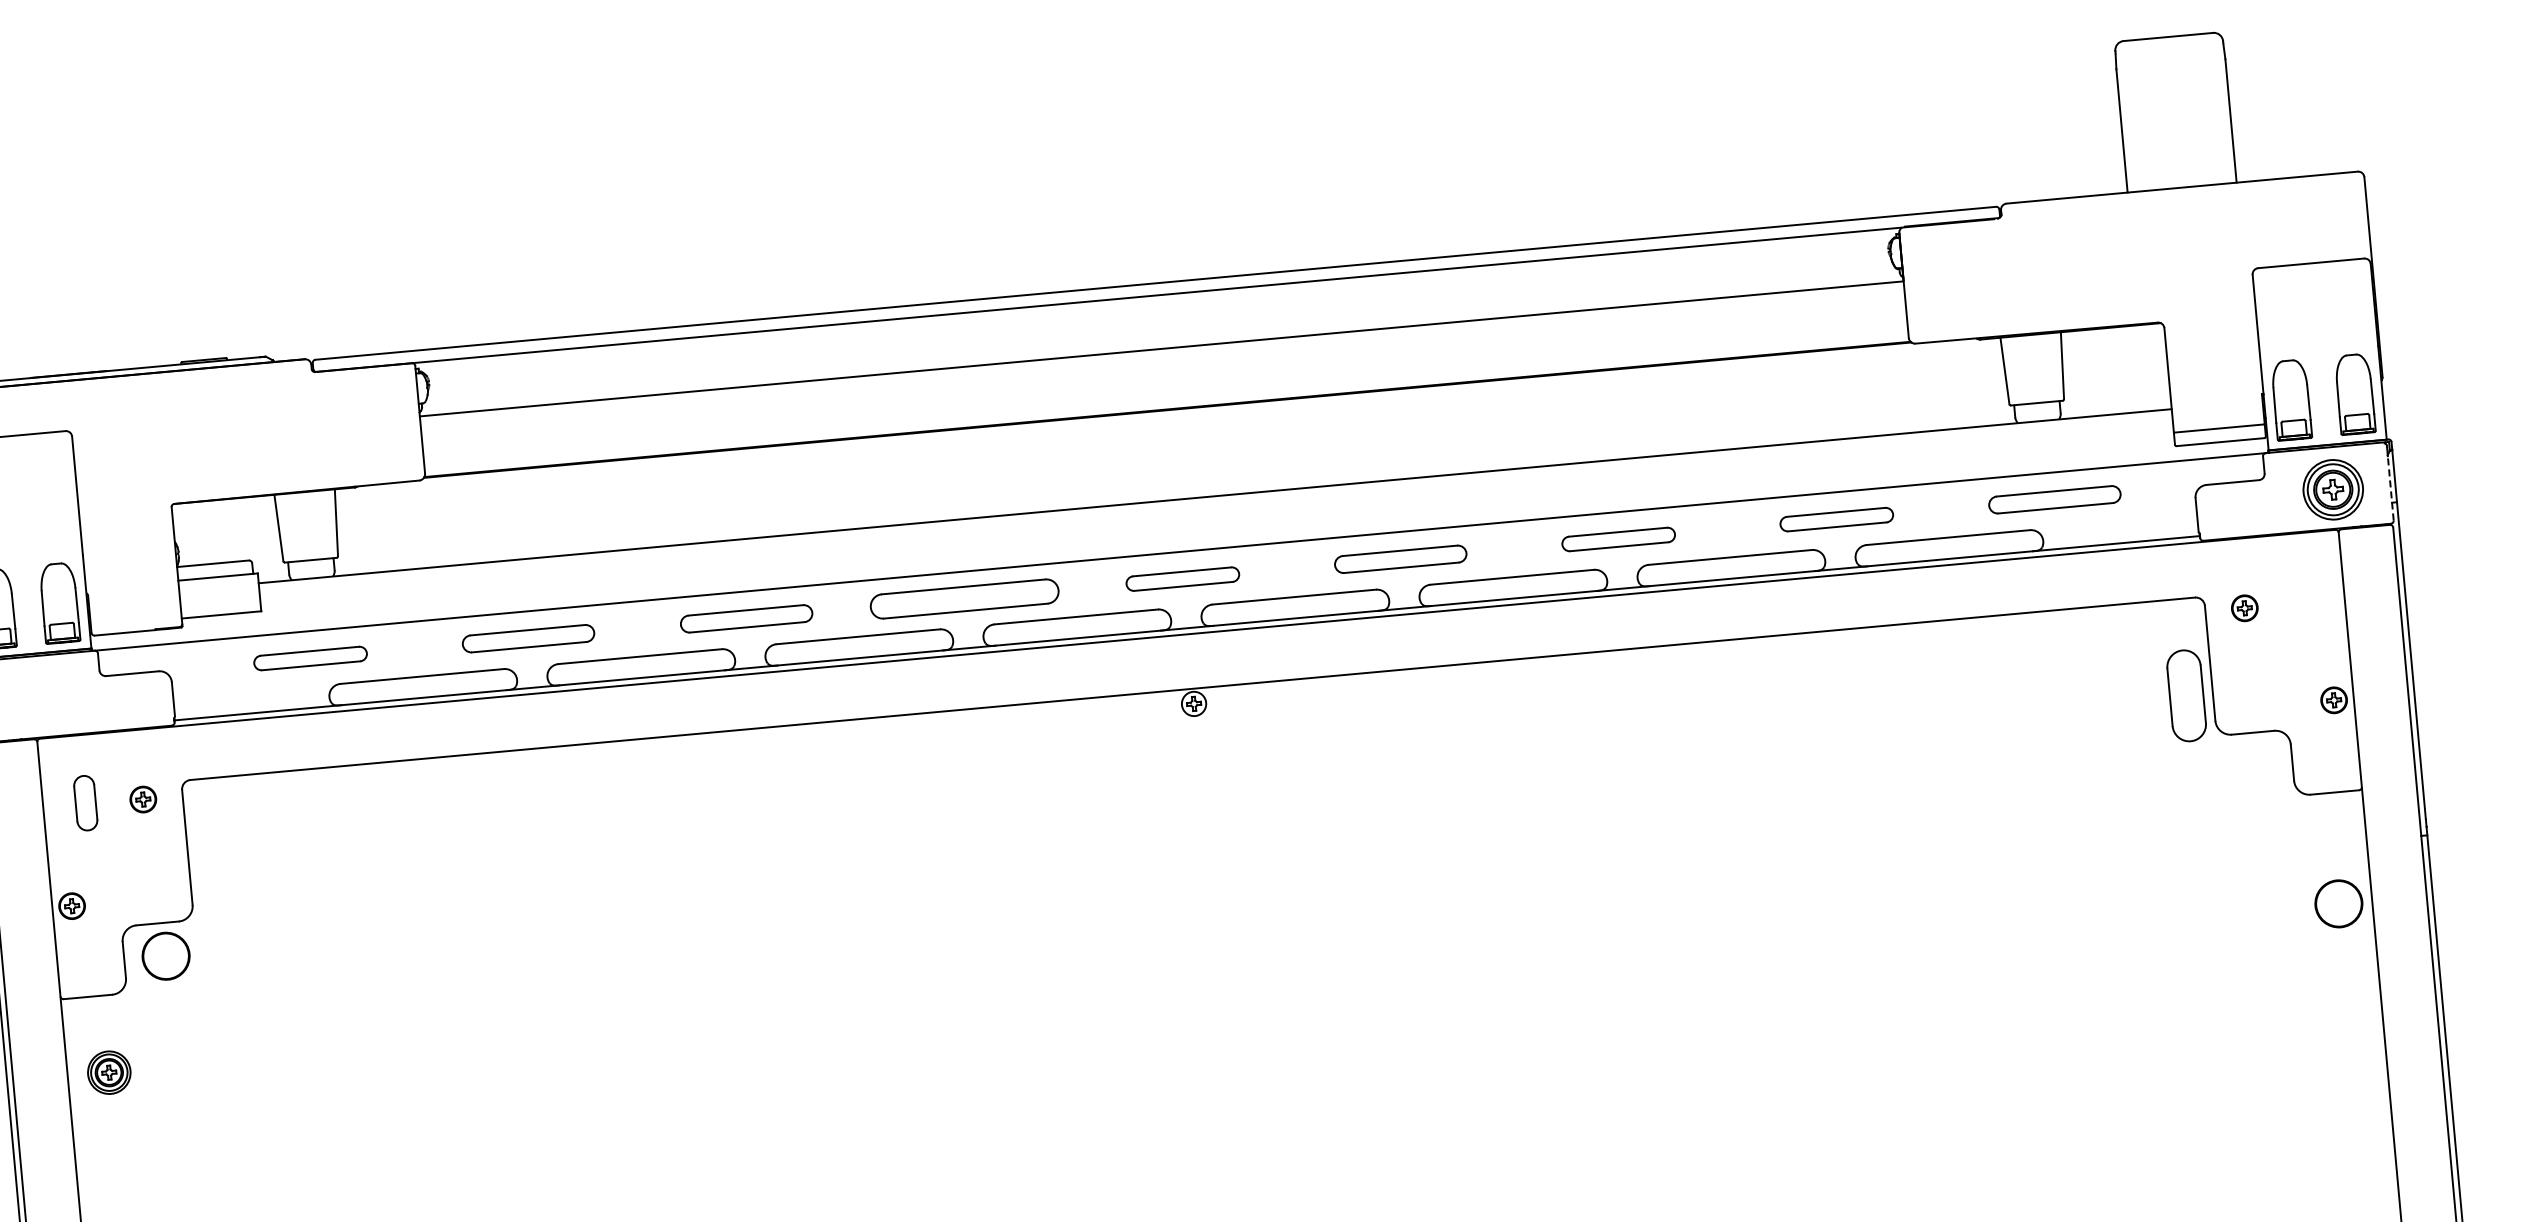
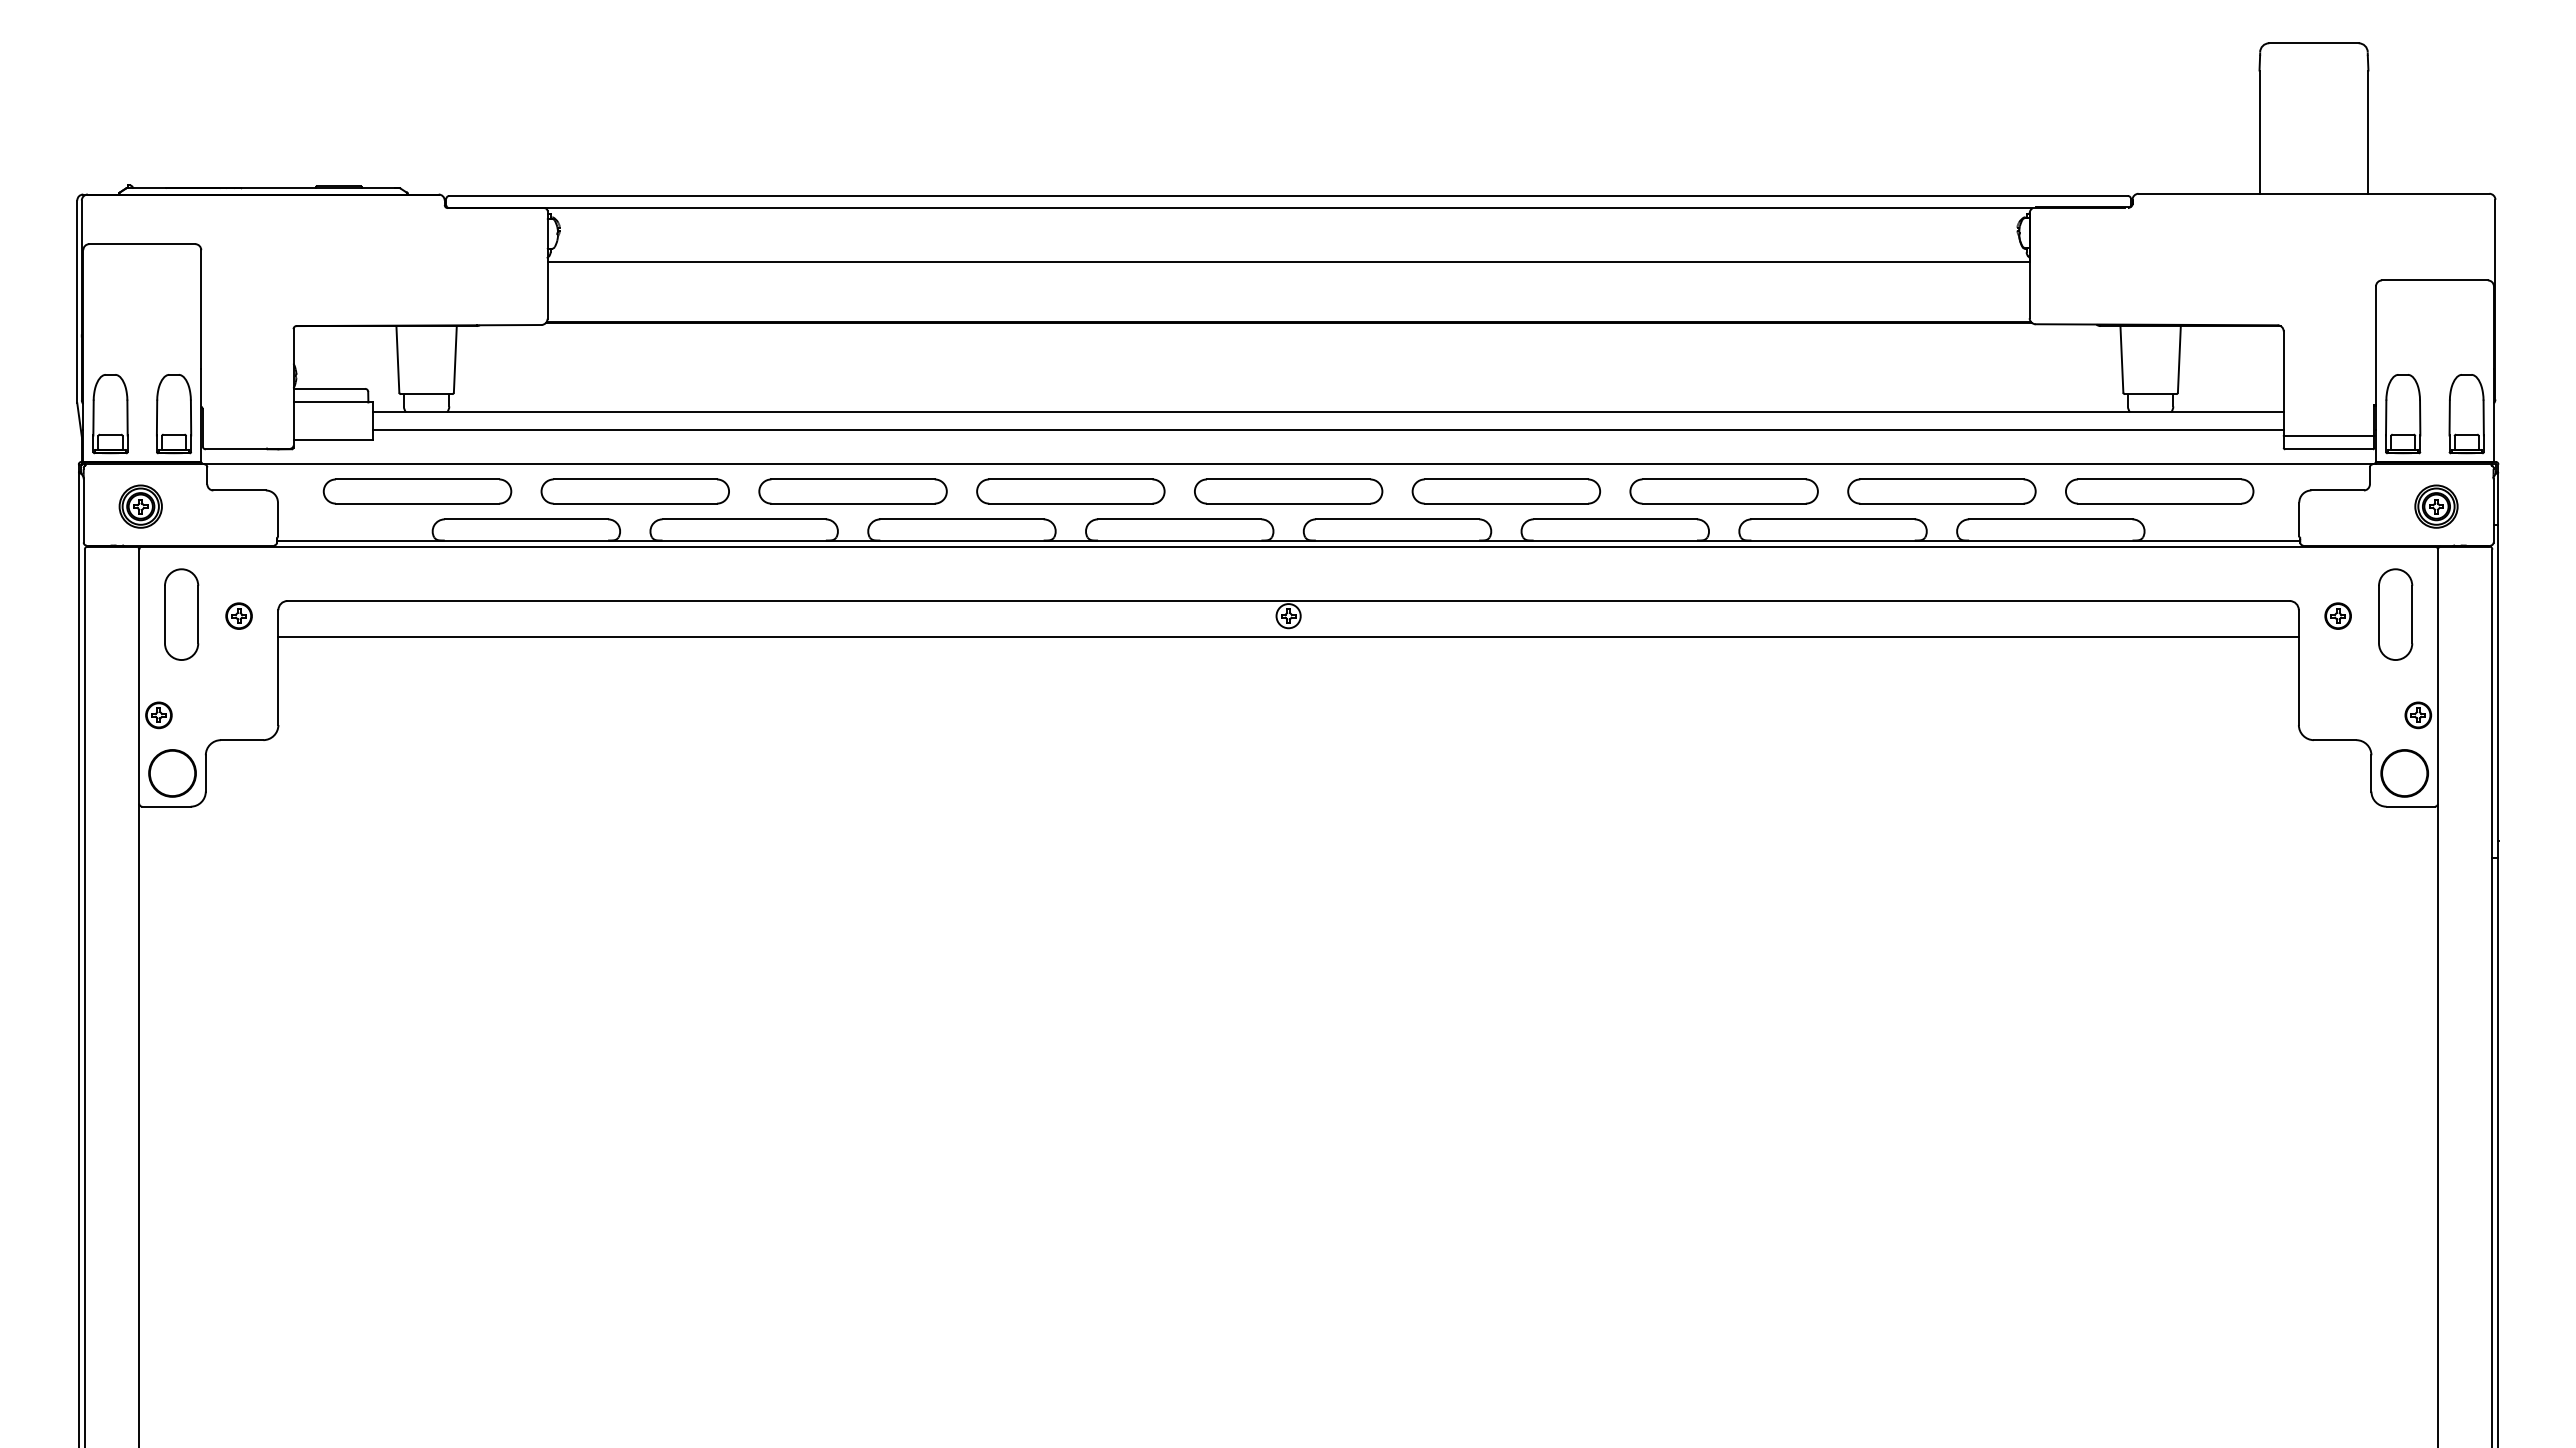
line: (2390, 488) -> (2493, 510), dashed -> solid
part: (2333, 489) -> (2436, 506), size x0.71
part: (2054, 499) -> (2159, 491), size x1.43
line: (1216, 514) -> (1327, 430), added
part: (1836, 519) -> (1941, 491), size x1.67
part: (1618, 539) -> (1723, 491), size x1.67
part: (1400, 559) -> (1506, 491), size x1.43
part: (1182, 579) -> (1288, 491), size x1.67
part: (746, 618) -> (852, 491), size x1.43
part: (527, 638) -> (634, 491), size x1.43
part: (310, 658) -> (417, 491), size x1.67
part: (2186, 695) -> (2395, 614), moved
line: (1195, 725) -> (1288, 637), added
part: (85, 803) -> (181, 614), size x1.67
circle: (2338, 903) -> (2404, 773), moved
circle: (166, 956) -> (172, 773), moved
part: (109, 1072) -> (140, 506), moved

